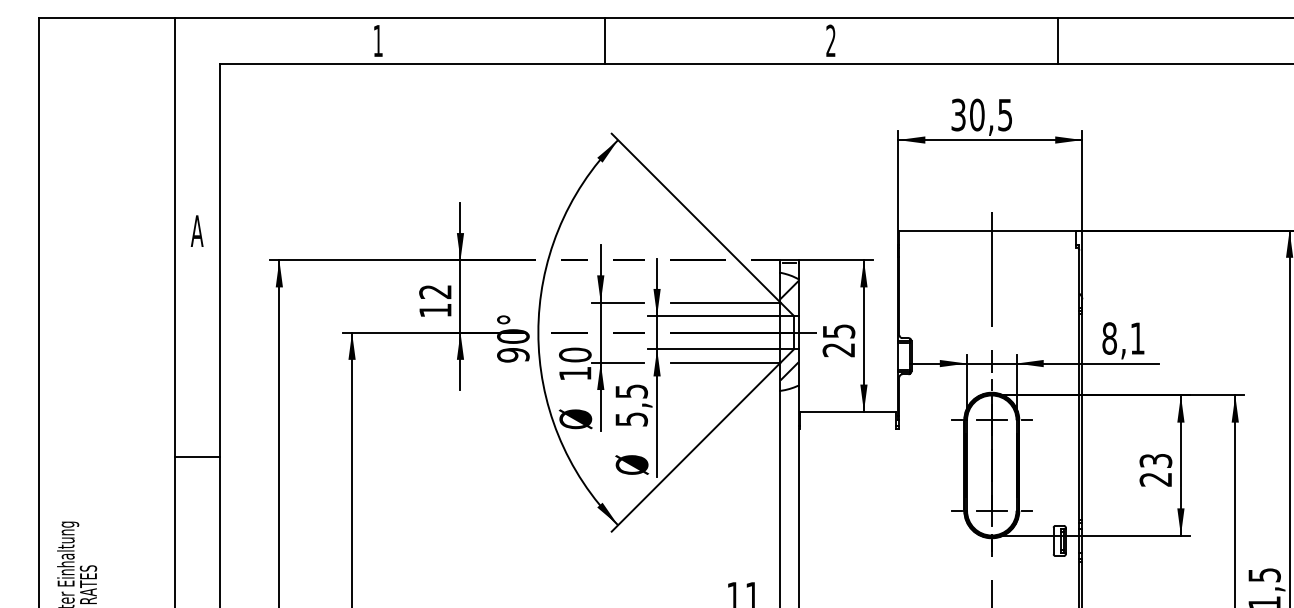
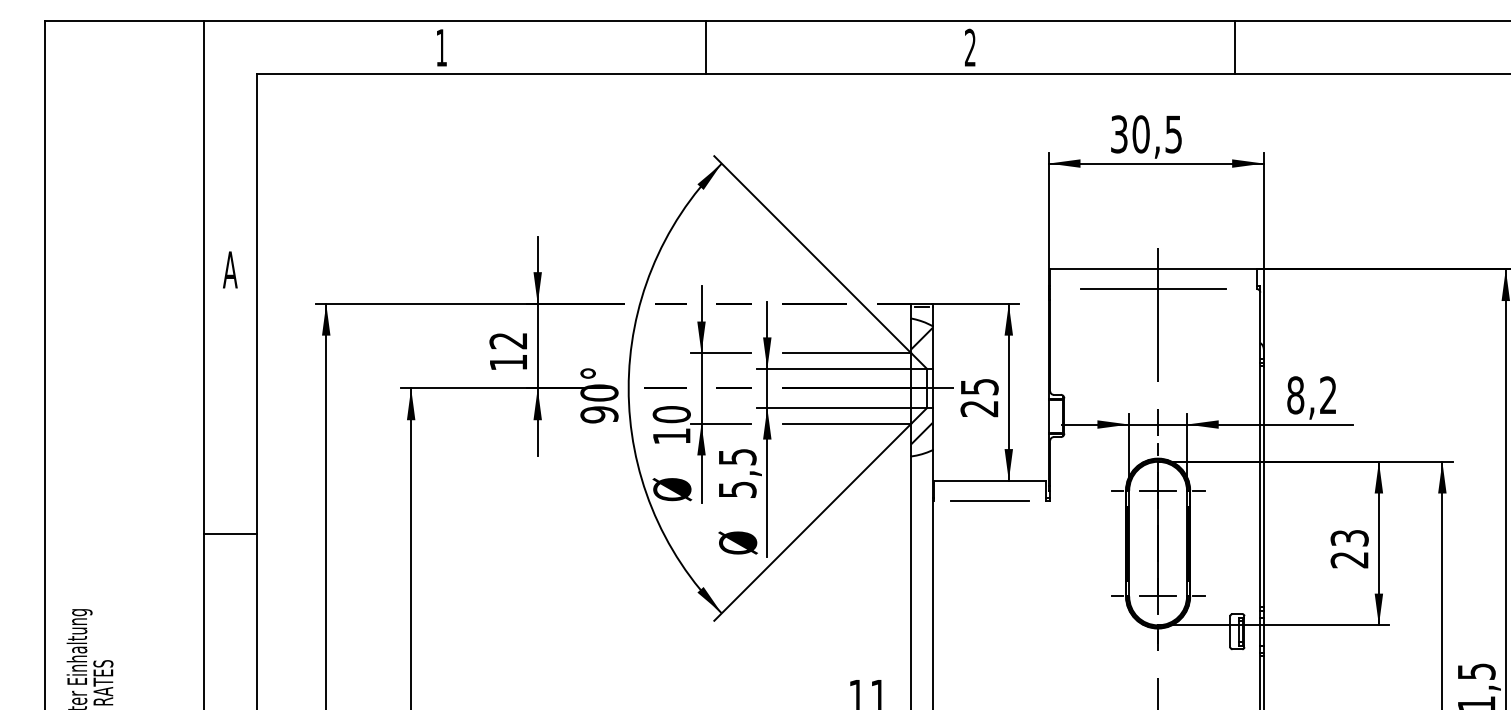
line: (987, 247) -> (1153, 289), added
text: (1137, 338) -> (1328, 395), 8,1 -> 8,2
line: (847, 428) -> (989, 500), added

